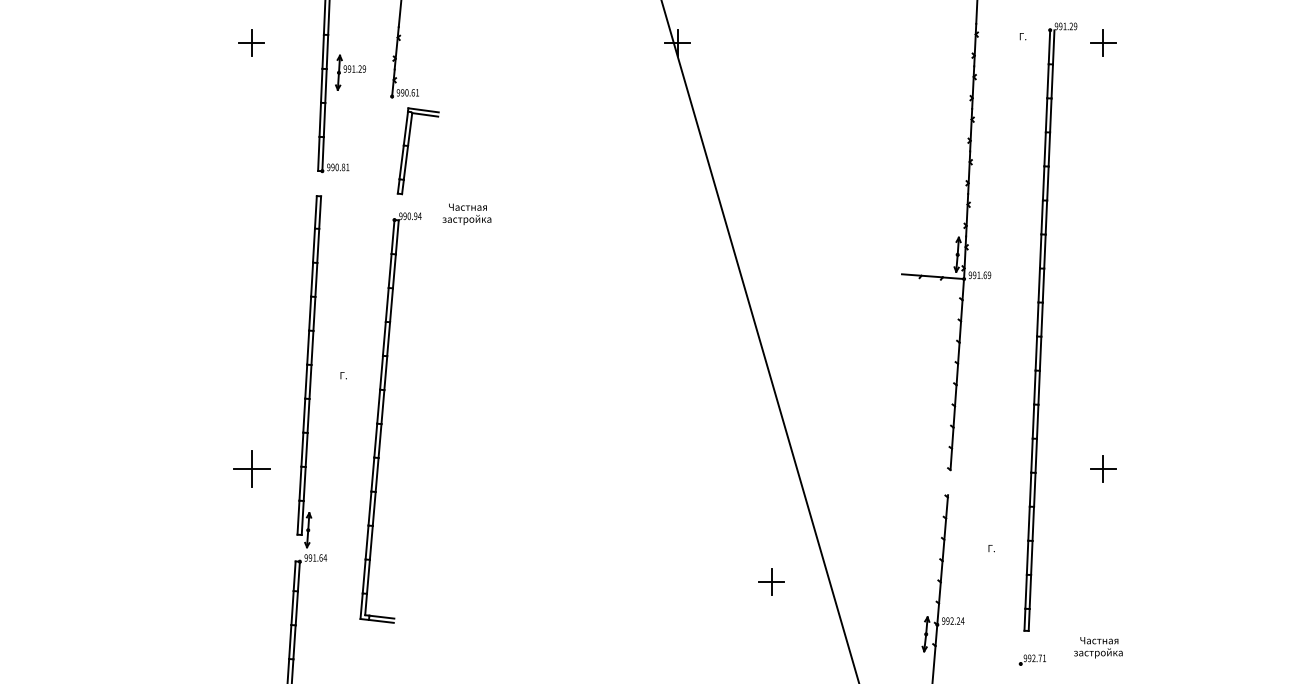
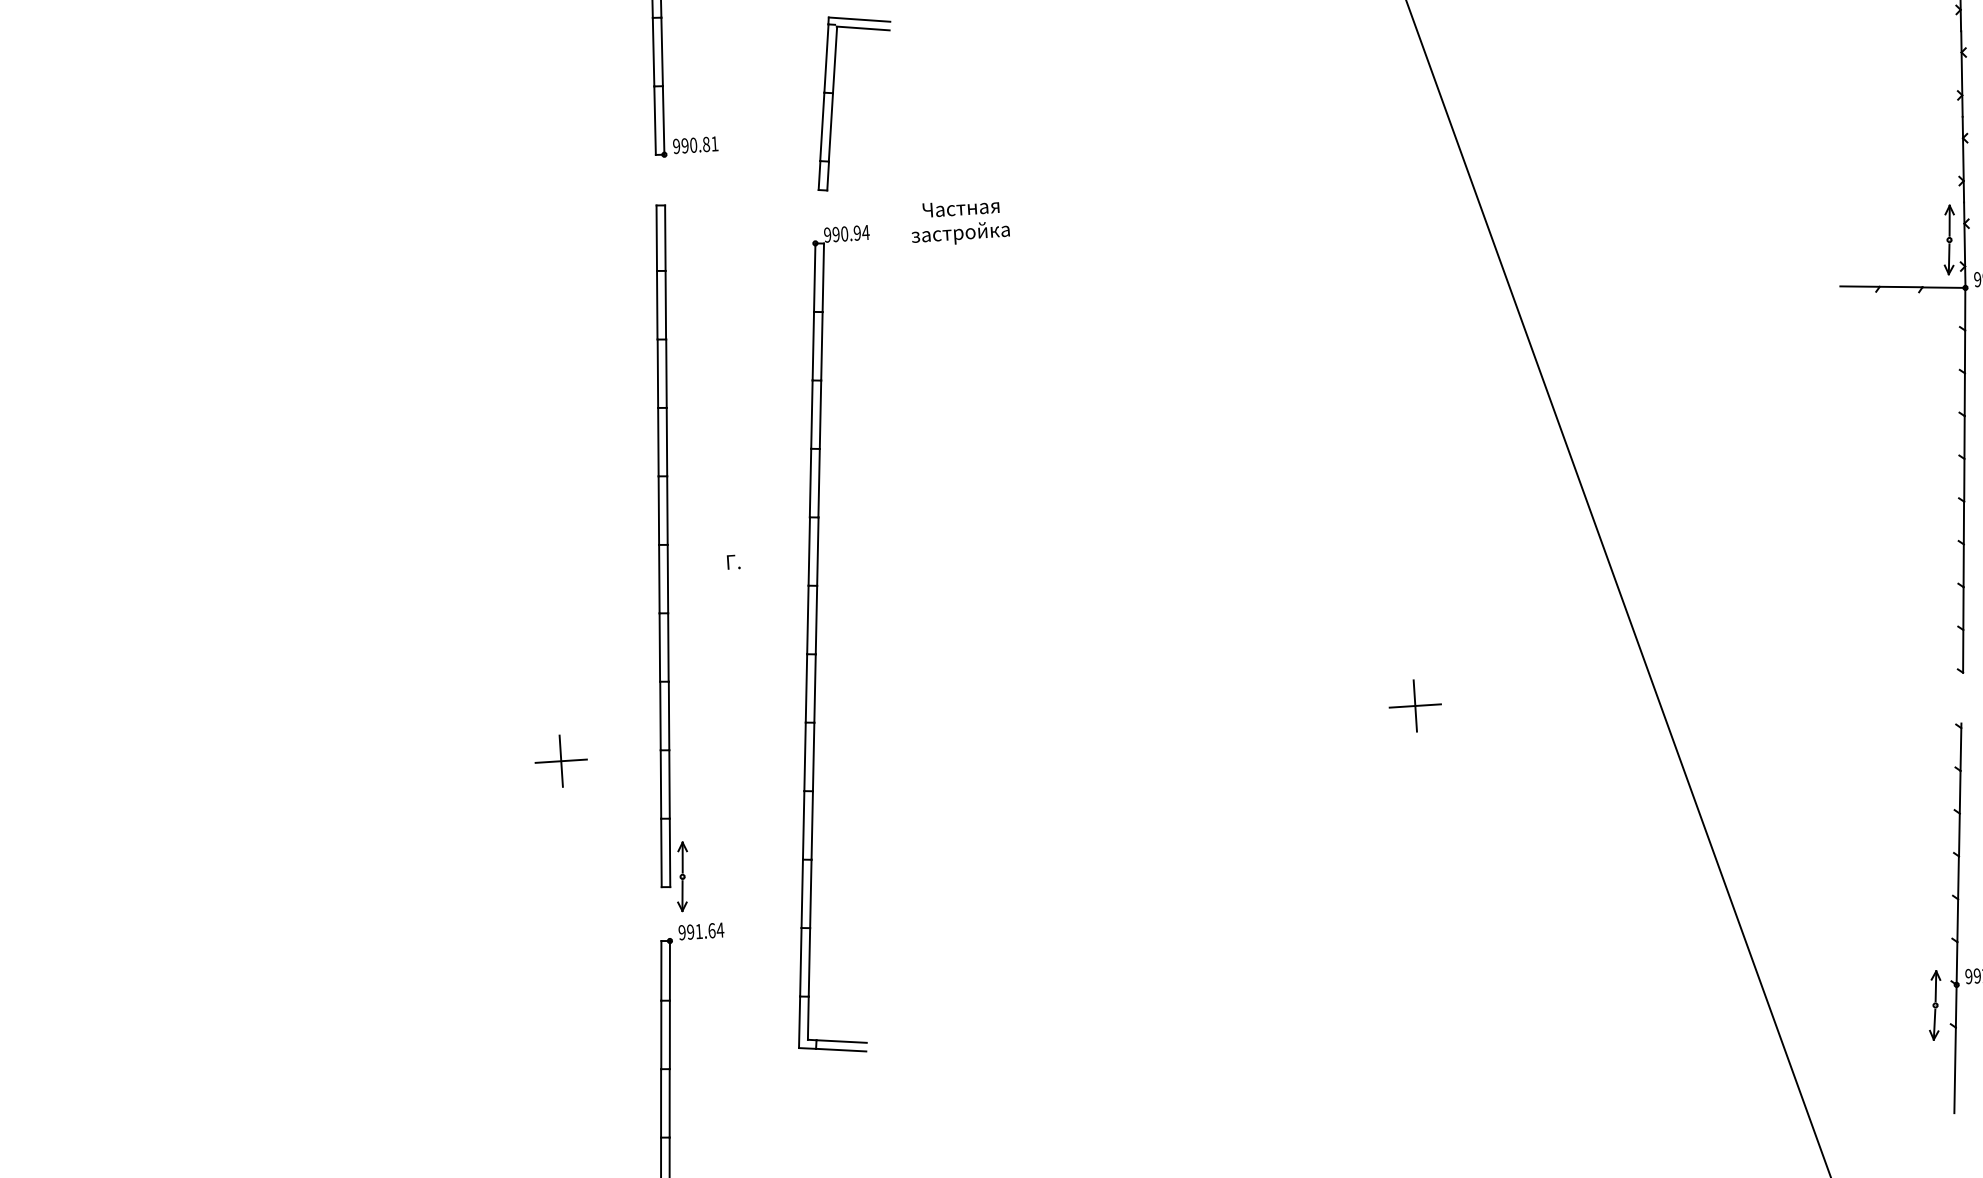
part: (251, 468) -> (560, 760), size x0.71
part: (771, 581) -> (1415, 705), moved

